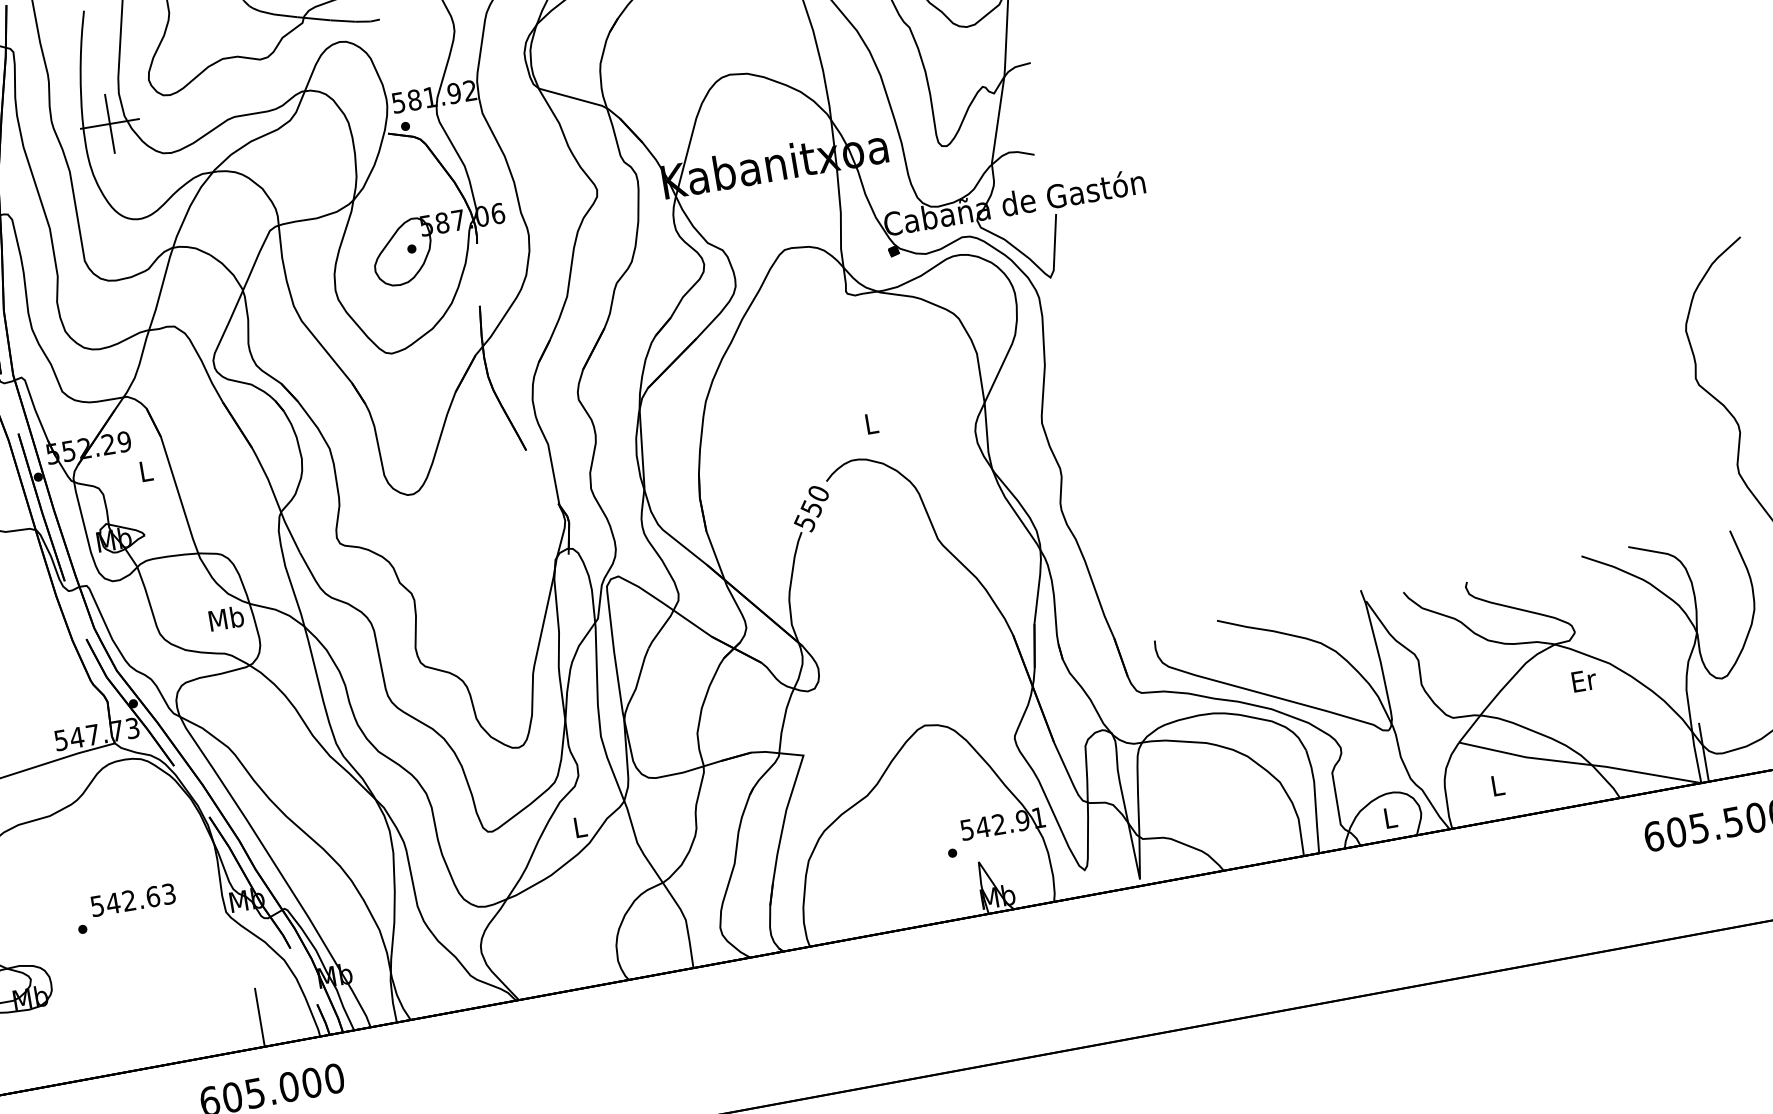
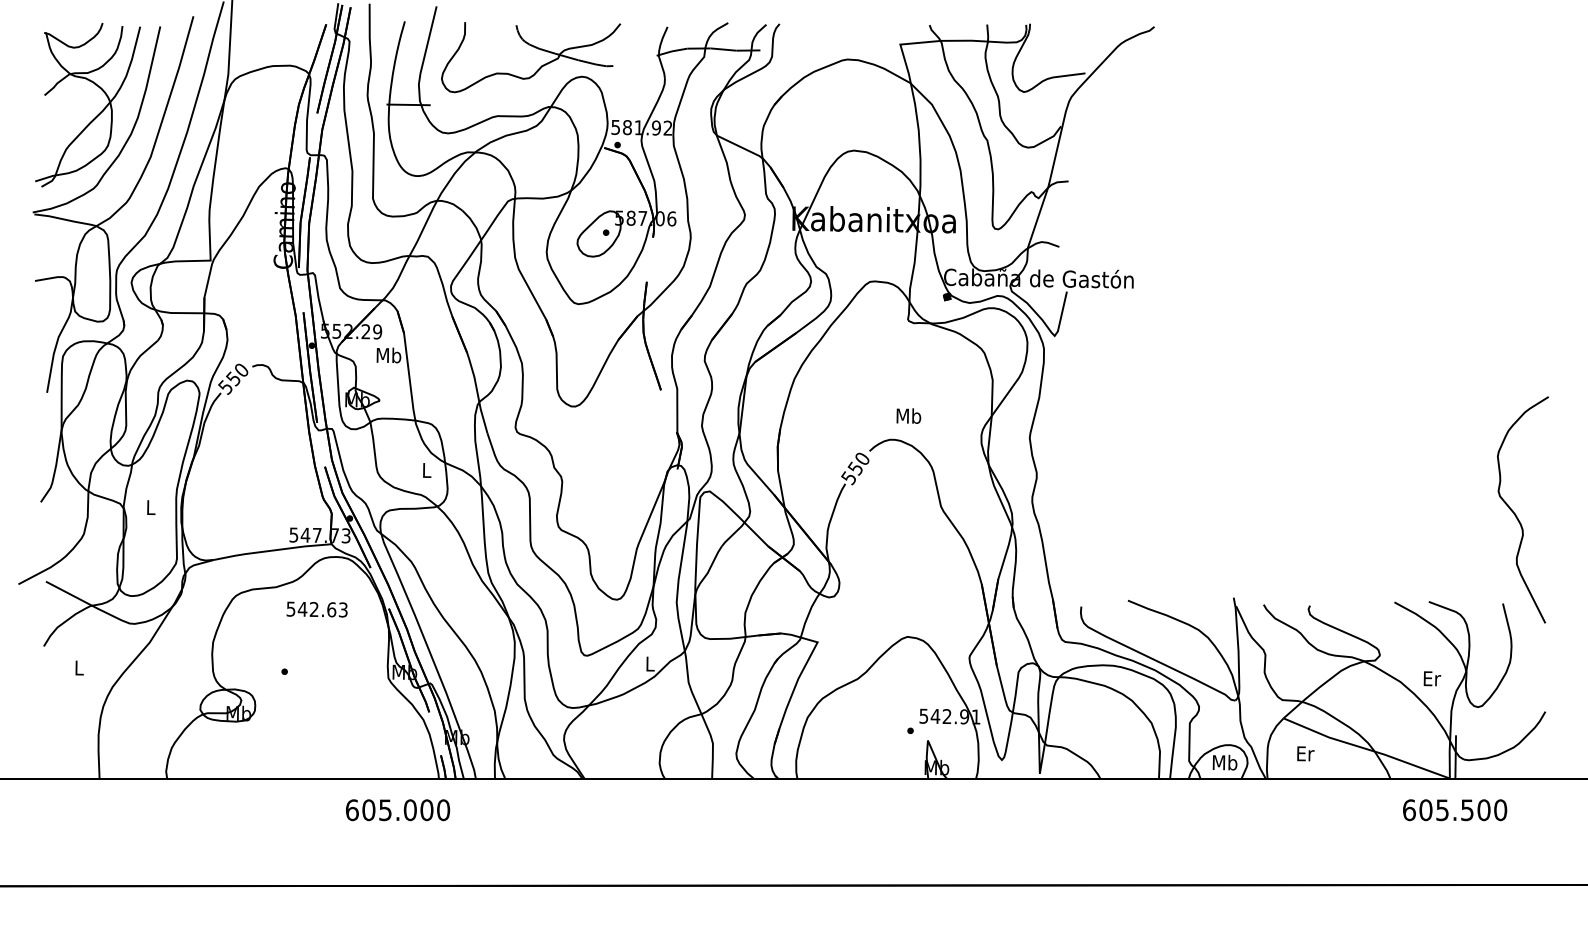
line: (109, 123) -> (408, 104), removed
text: (870, 422) -> (908, 415), L -> Mb
text: (145, 471) -> (388, 355), L -> Mb
text: (226, 618) -> (426, 470), Mb -> L
text: (1584, 680) -> (1432, 678), moved
text: (1497, 785) -> (1305, 753), L -> Er
text: (1389, 817) -> (1224, 762), L -> Mb
text: (132, 900) -> (316, 609), moved
line: (259, 1017) -> (398, 757), removed

